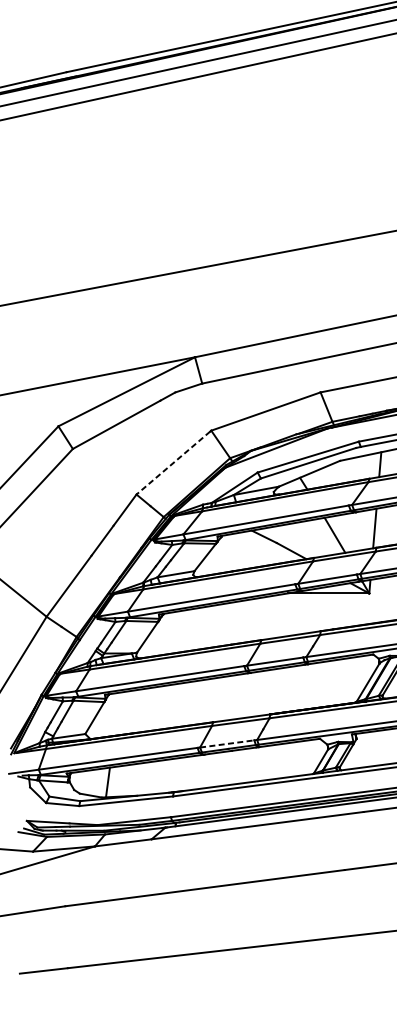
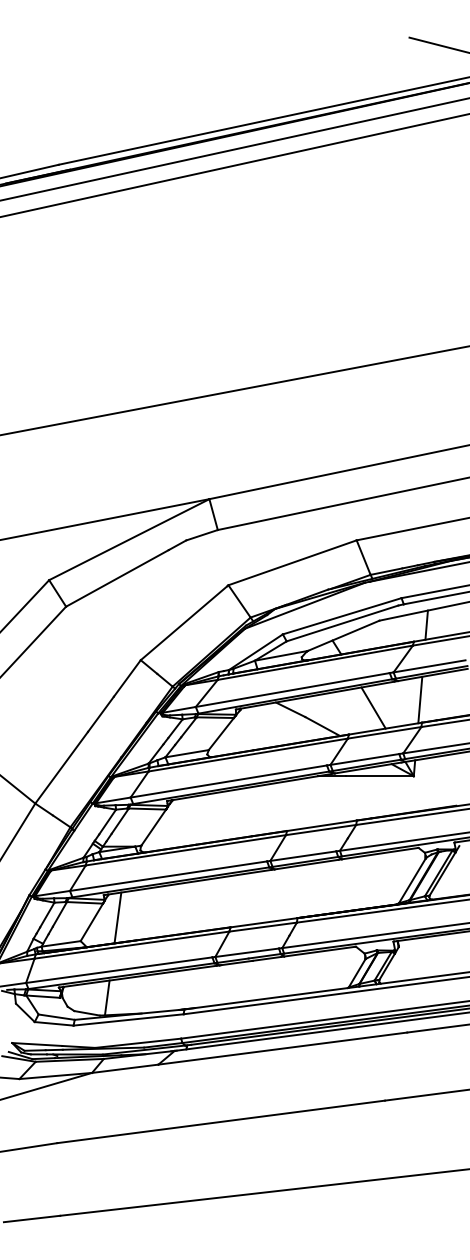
line: (173, 463) -> (184, 623), dashed -> solid
line: (116, 713) -> (117, 917), added
line: (227, 743) -> (247, 952), dashed -> solid

